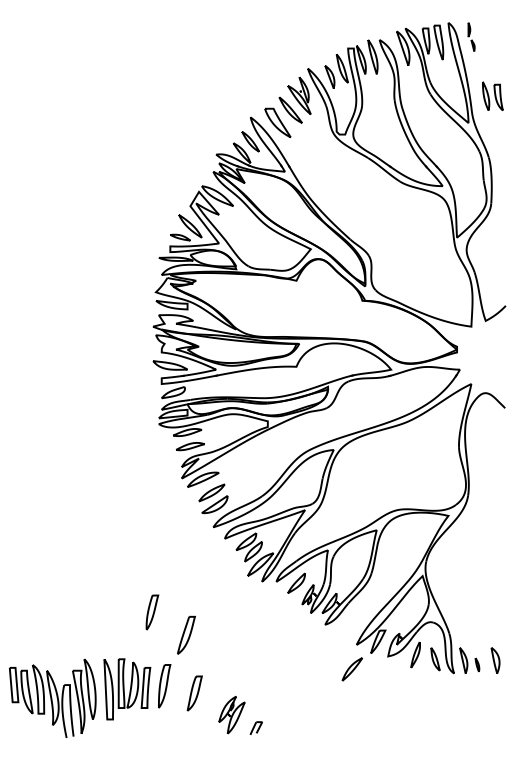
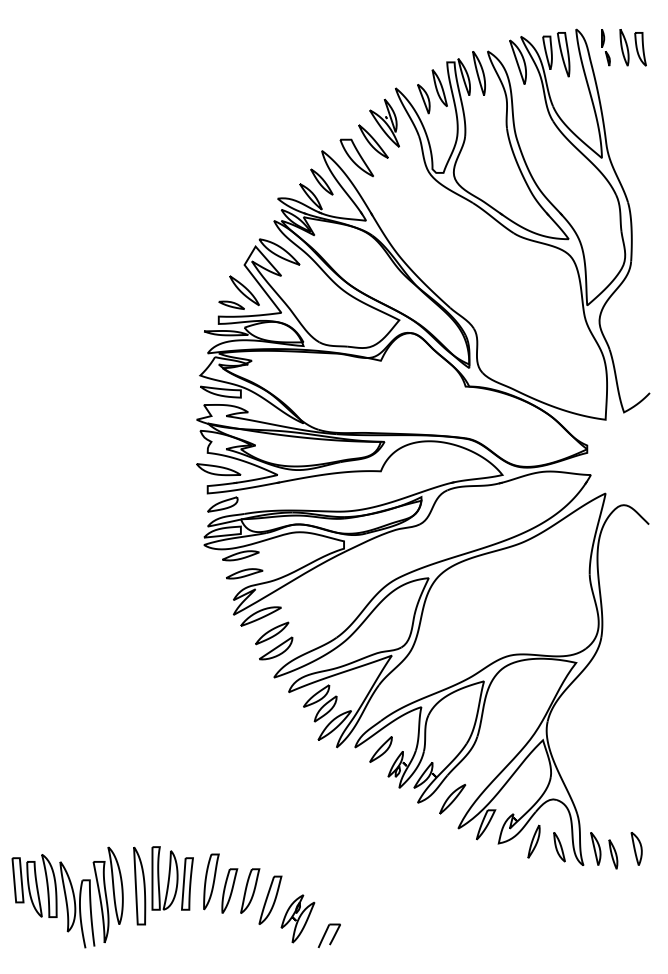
part: (492, 96) -> (632, 47), moved
part: (152, 612) -> (229, 890), moved
part: (186, 634) -> (270, 899), moved
part: (477, 664) -> (613, 854), size x1.67
part: (352, 669) -> (452, 799), moved
part: (255, 728) -> (328, 935), size x1.43

